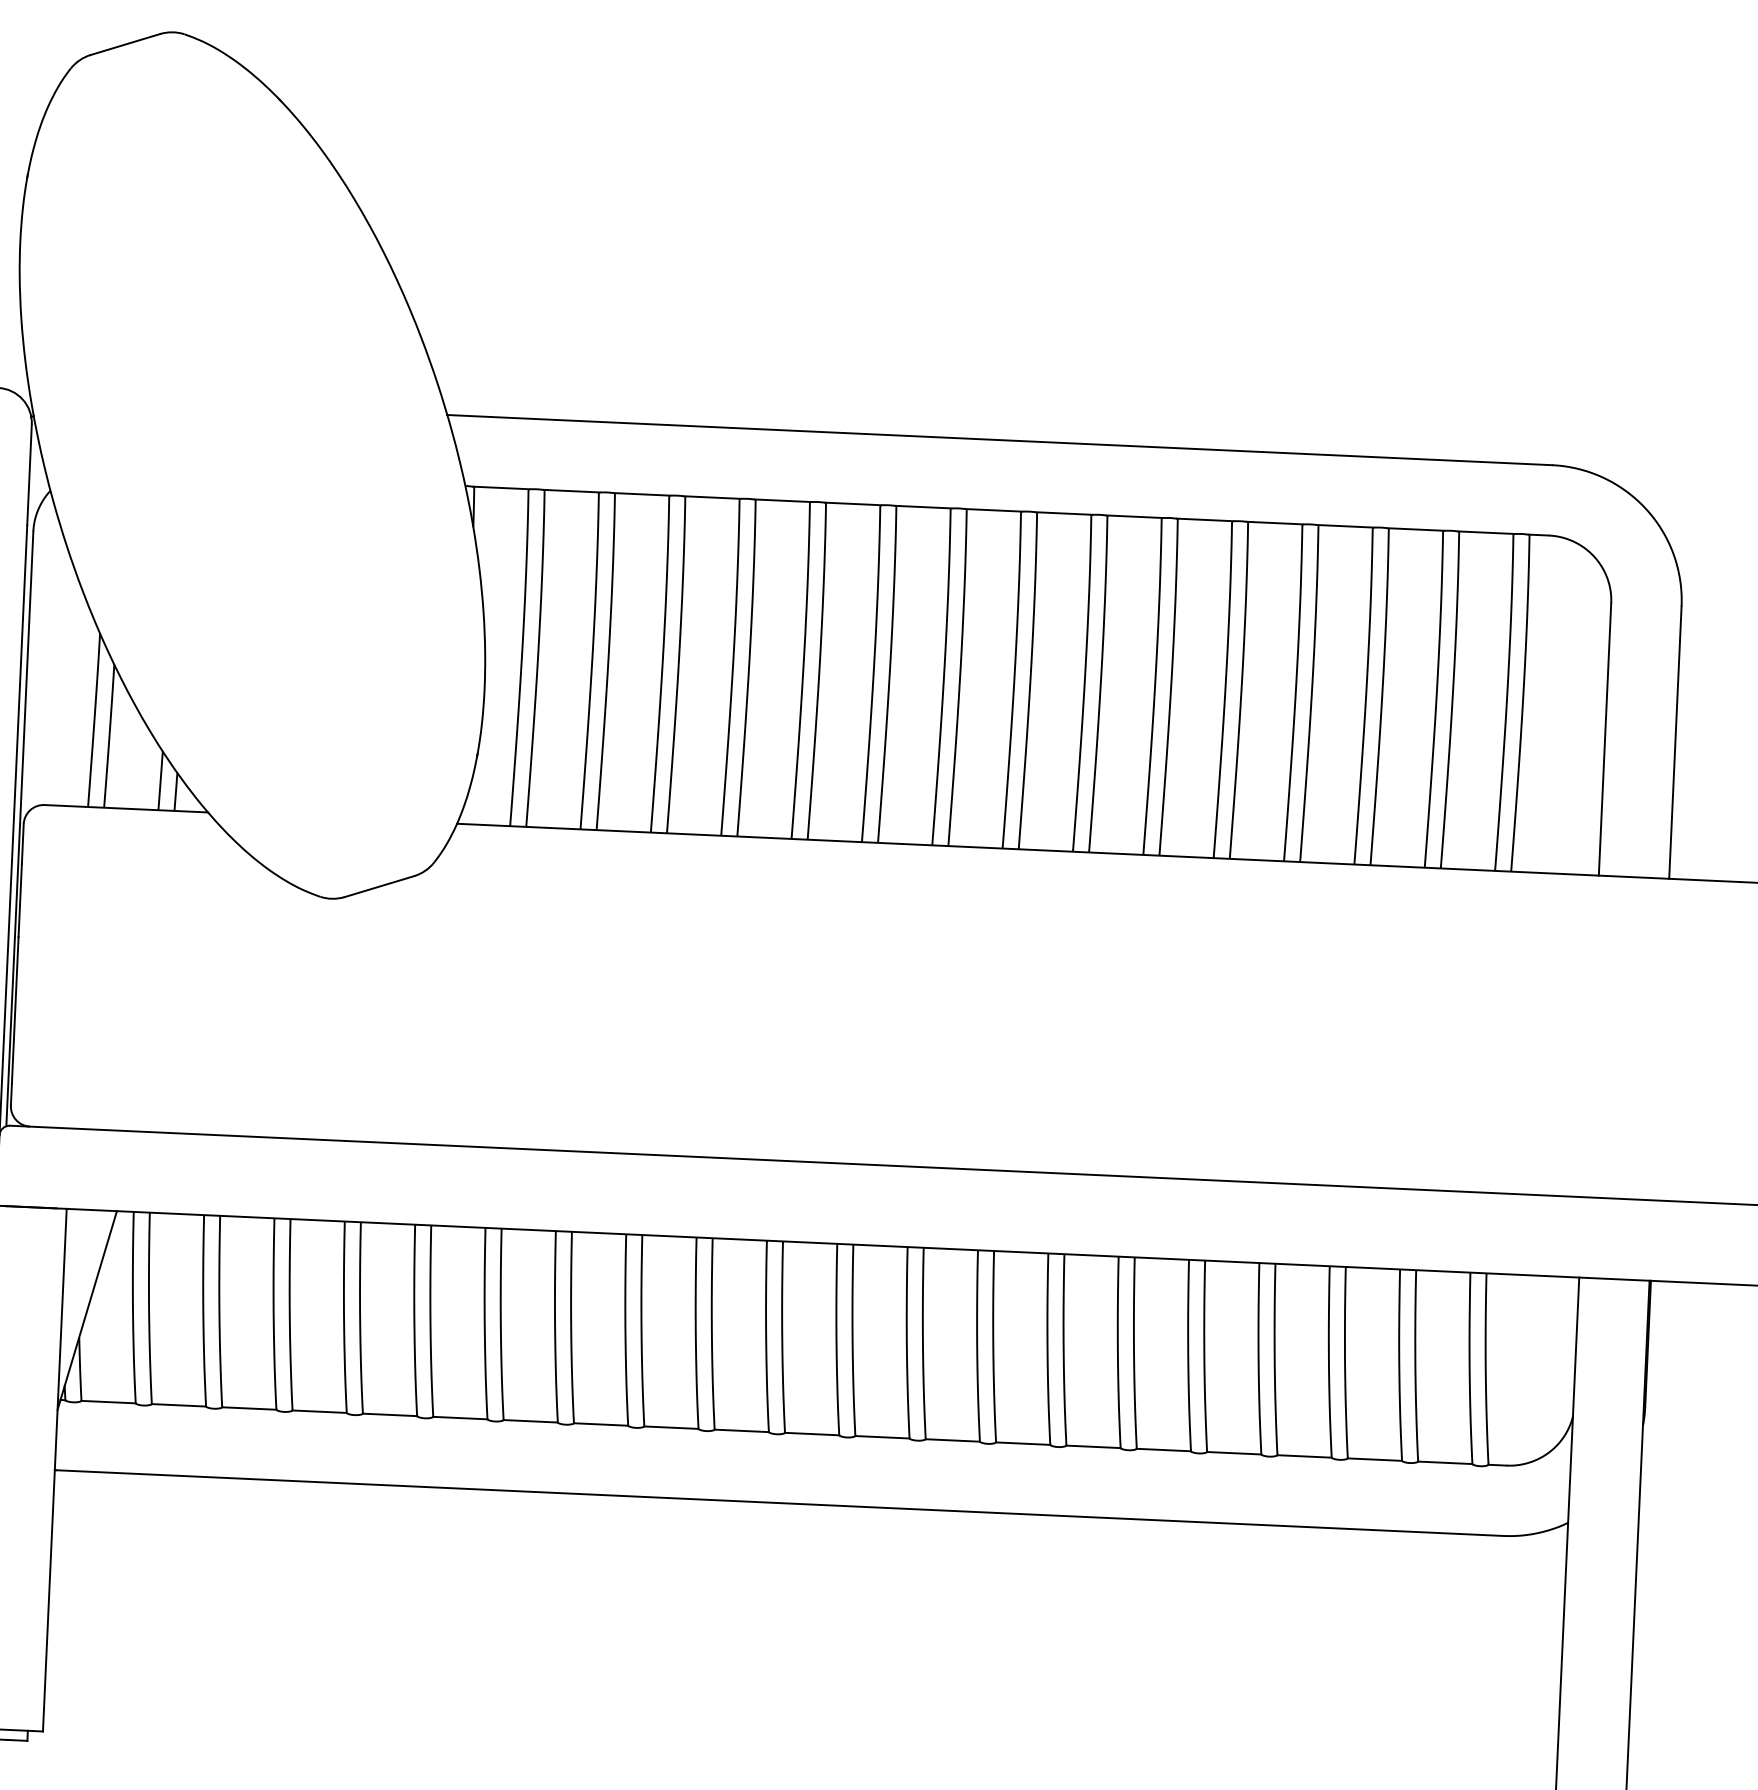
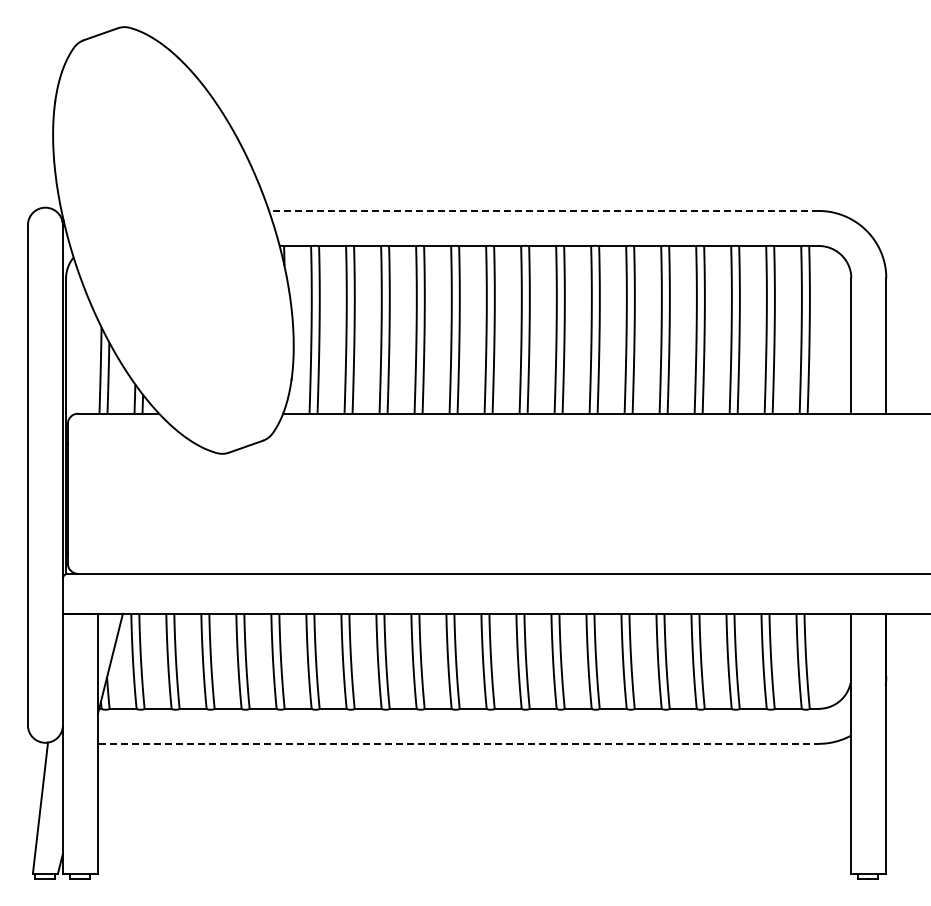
line: (998, 439) -> (543, 210), solid -> dashed
line: (781, 1502) -> (459, 743), solid -> dashed

